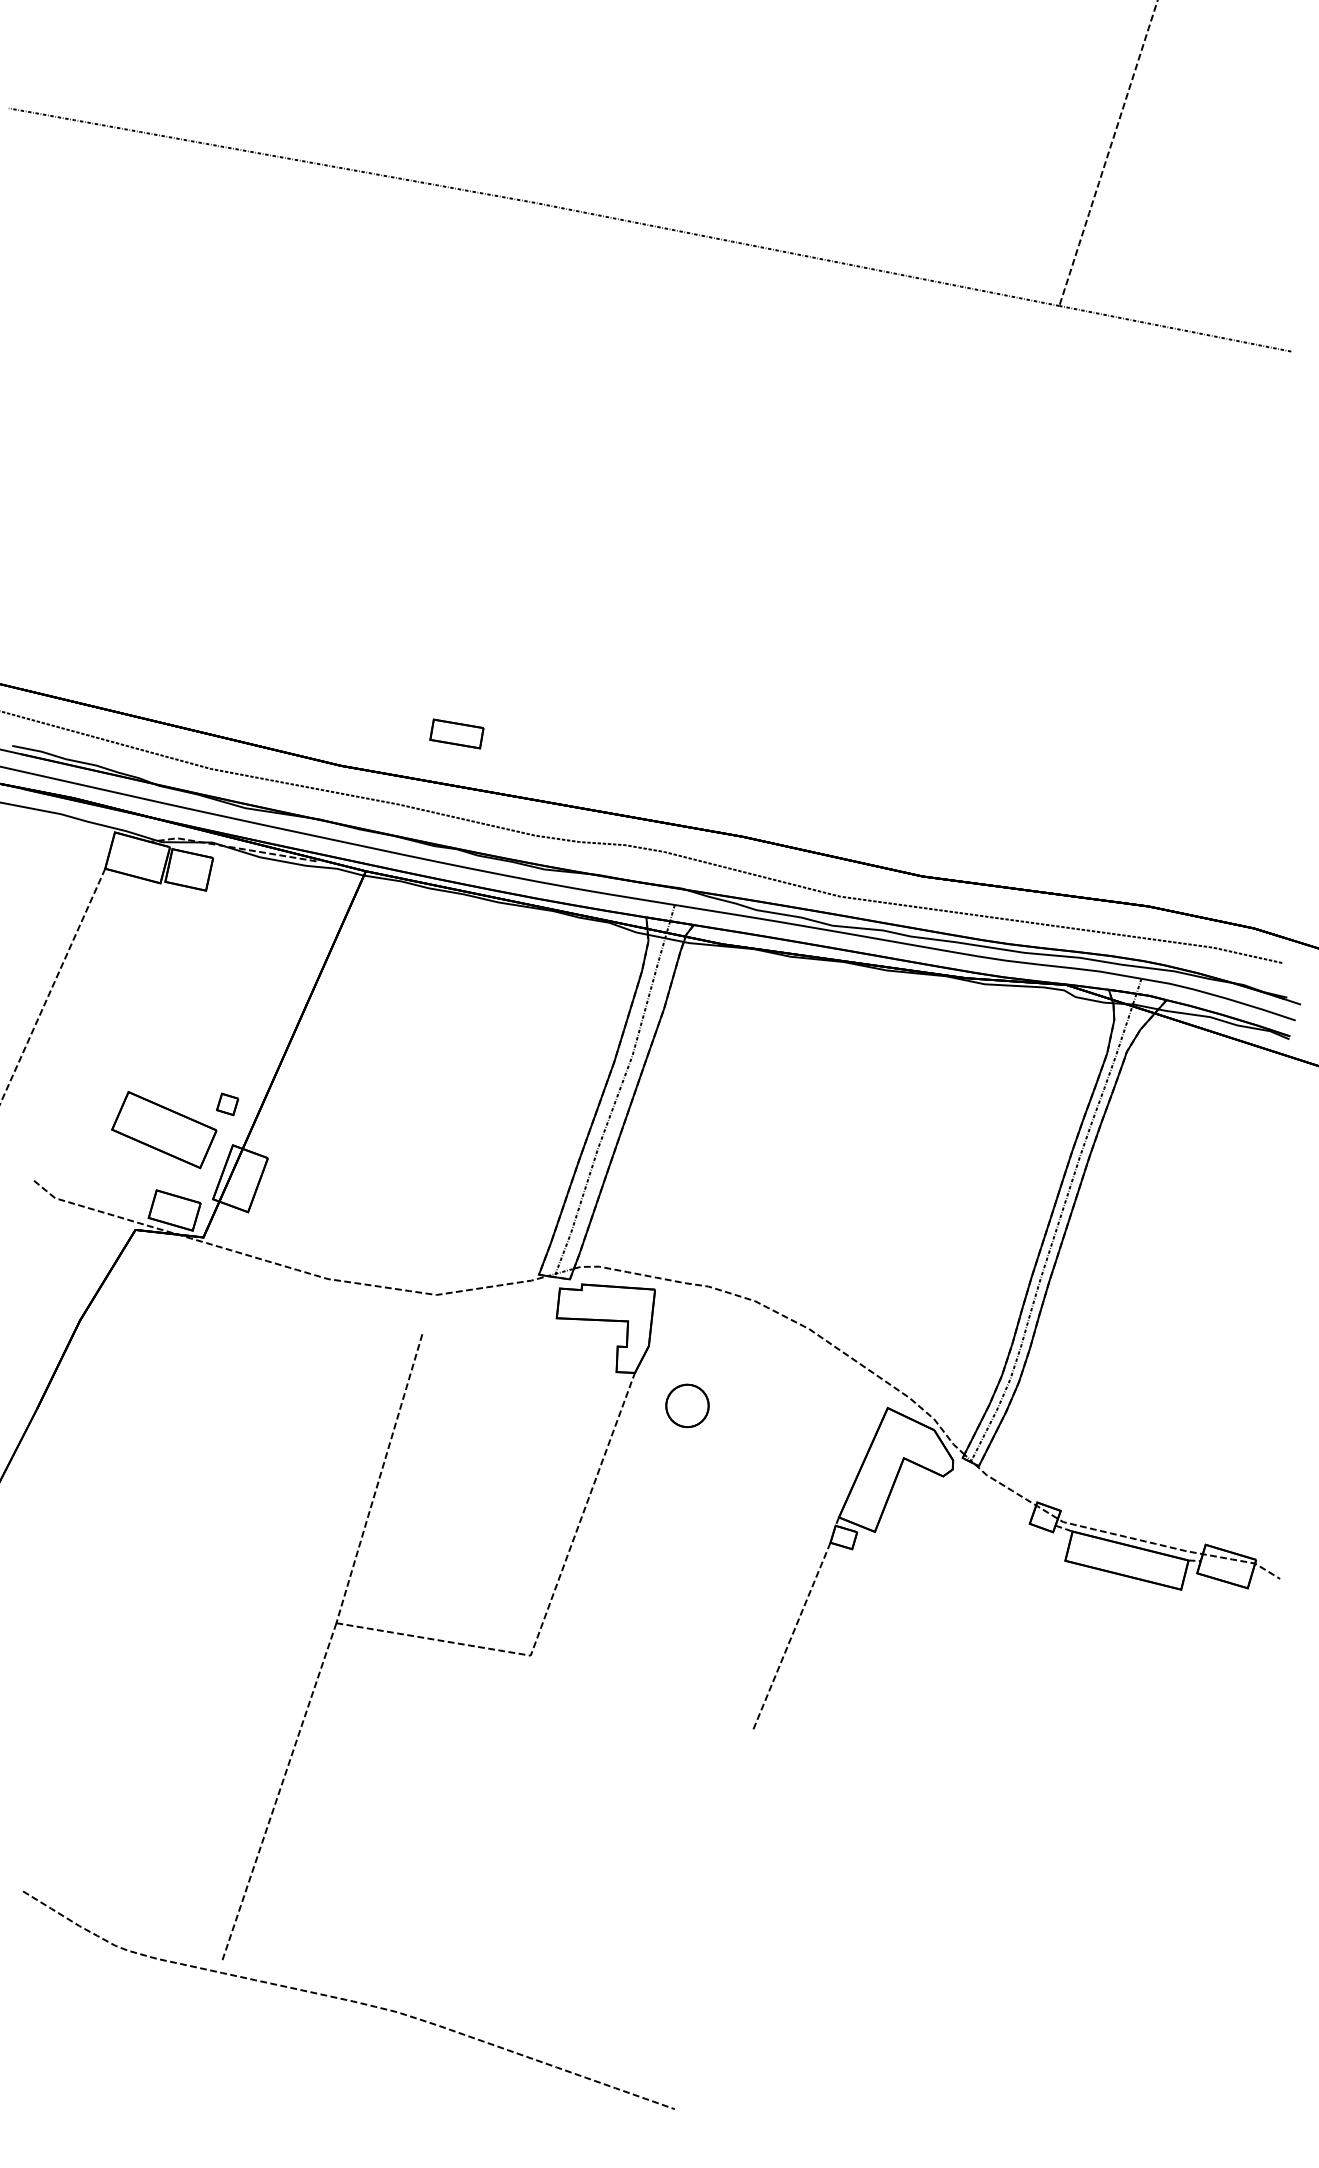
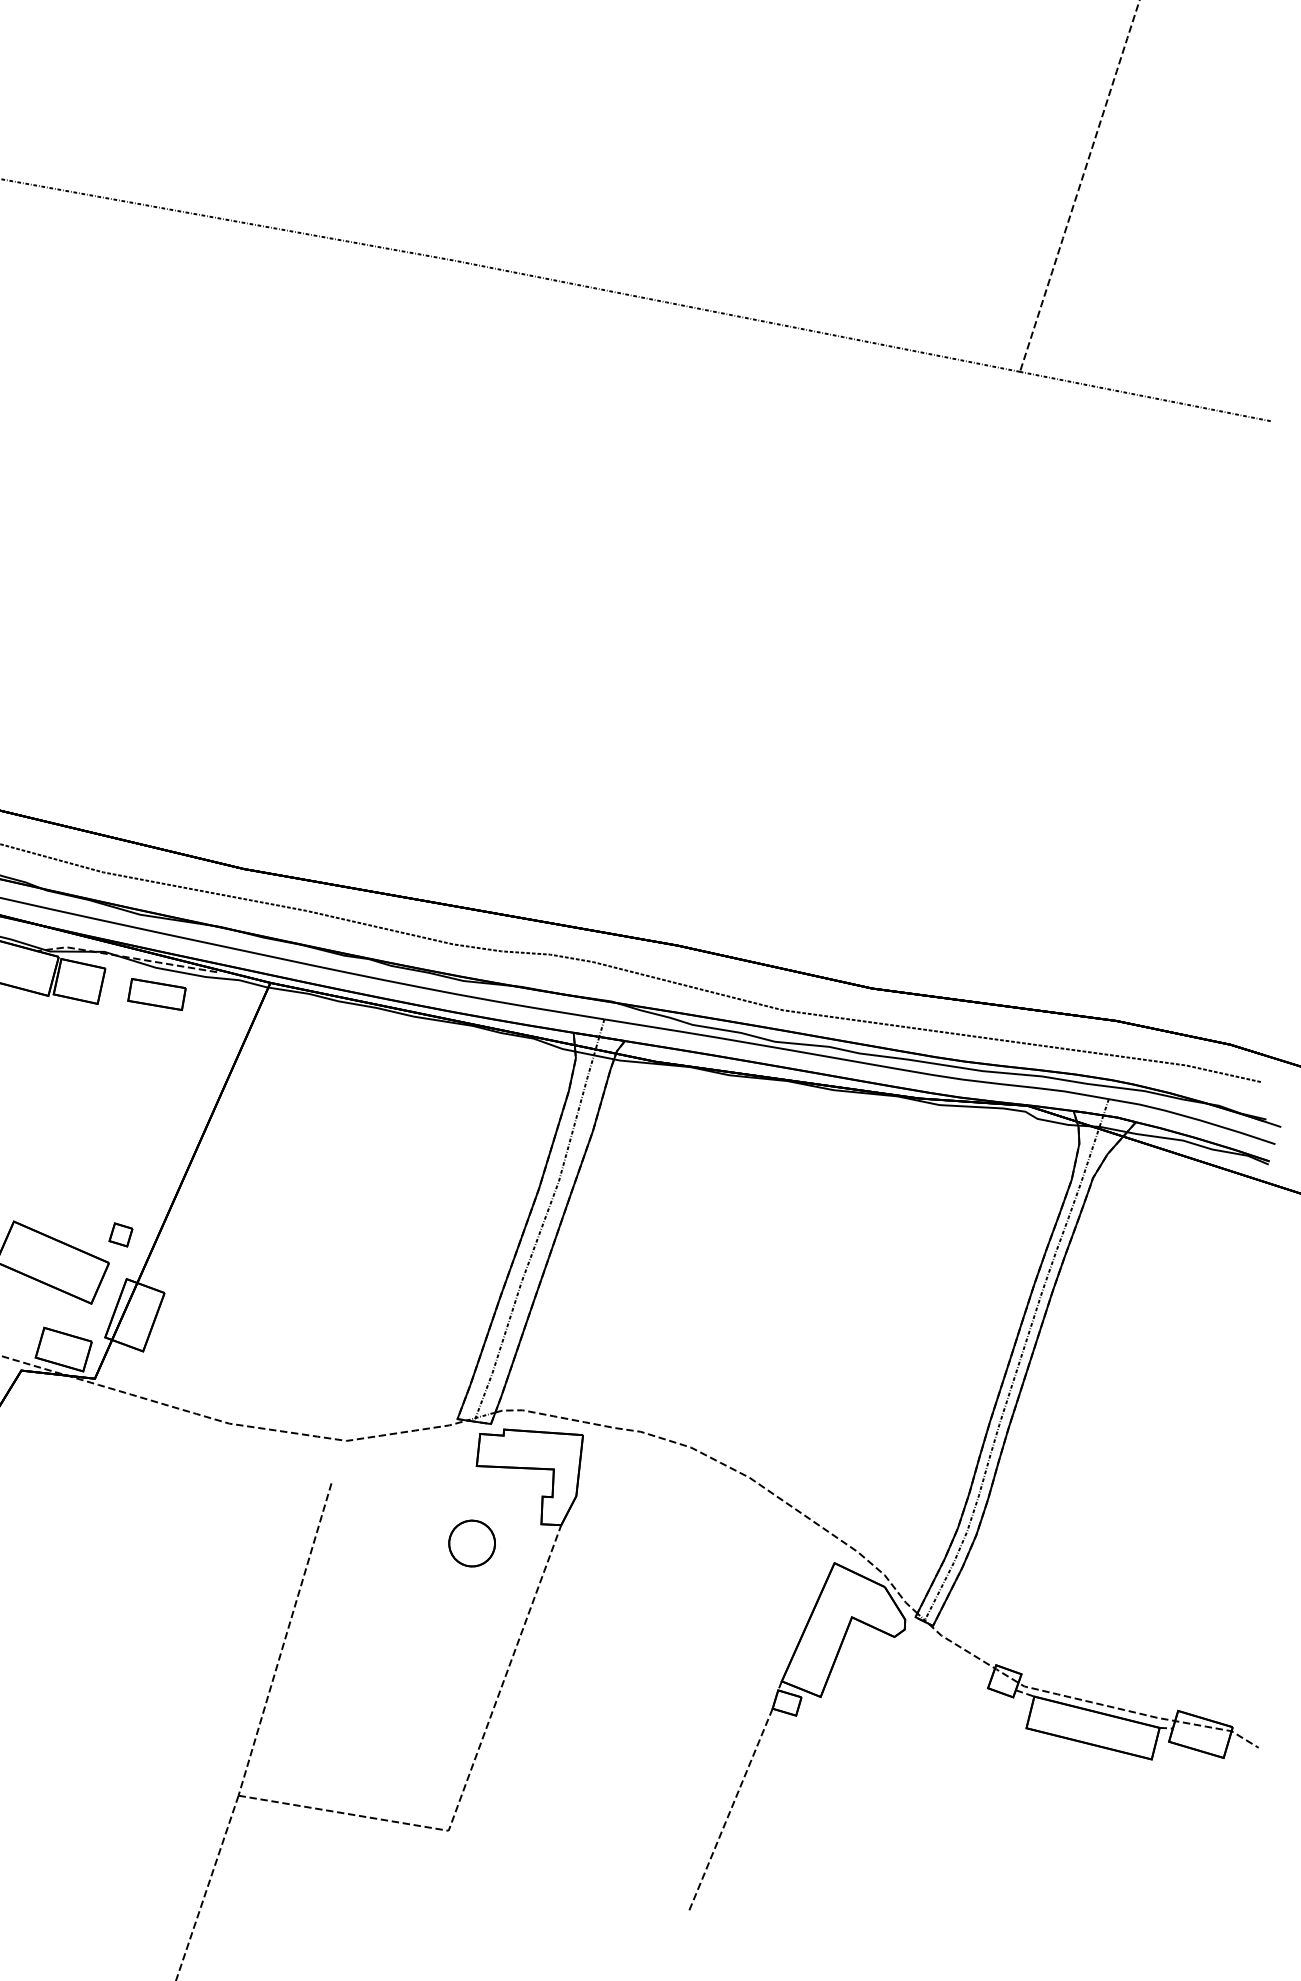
part: (456, 733) -> (156, 993), moved
part: (687, 1405) -> (472, 1543), moved

